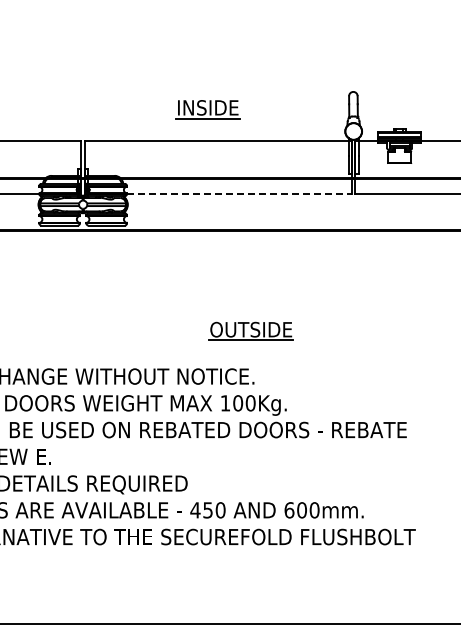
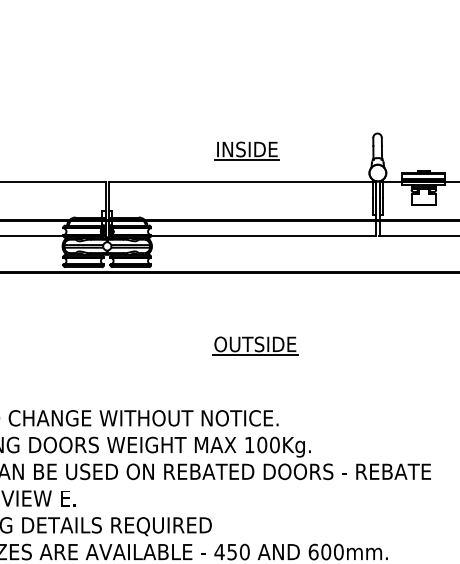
part: (207, 109) -> (246, 151), moved
line: (239, 194) -> (263, 236), dashed -> solid
part: (250, 330) -> (254, 345), moved

